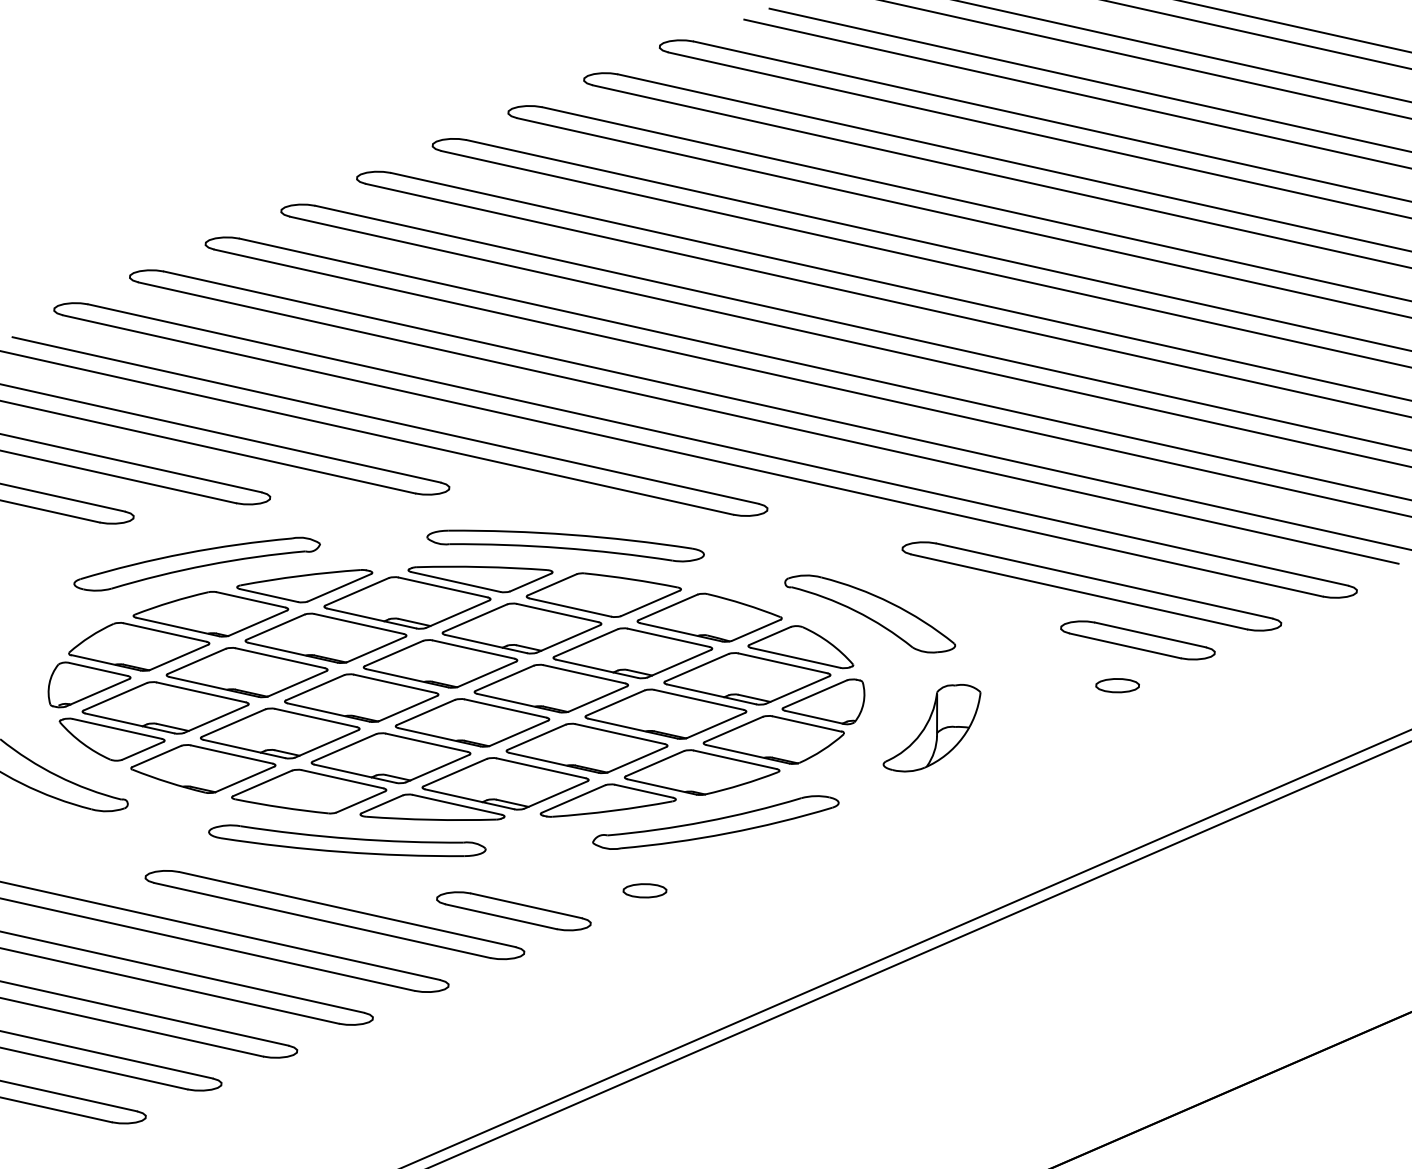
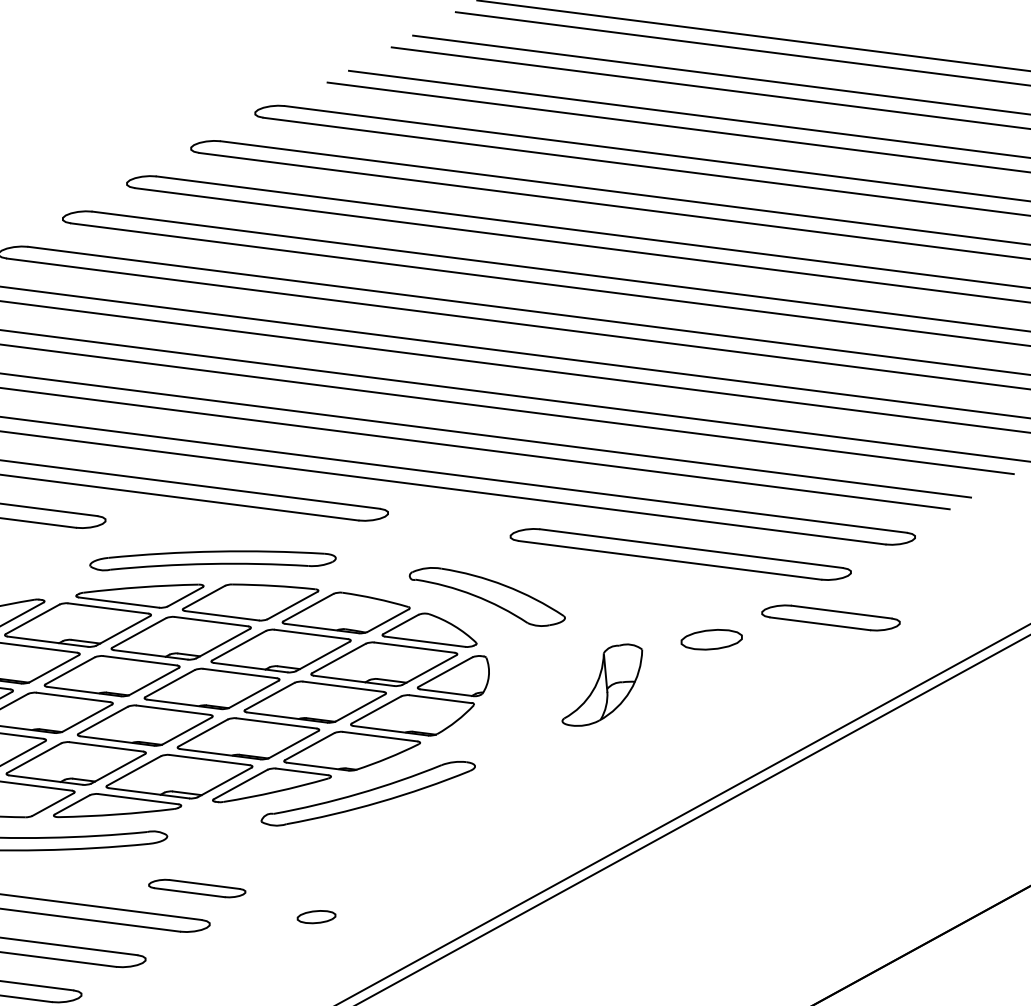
part: (1137, 640) -> (830, 618), moved
part: (1117, 685) -> (711, 639), size x1.6
part: (931, 728) -> (601, 685), moved
part: (644, 890) -> (316, 916), moved
part: (513, 911) -> (196, 888), size x0.7

